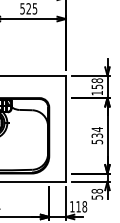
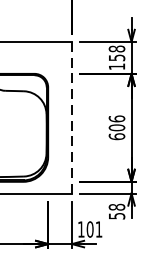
line: (65, 128) -> (71, 117), solid -> dashed
text: (97, 135) -> (117, 127), 534 -> 606
text: (81, 206) -> (94, 229), 118 -> 101

